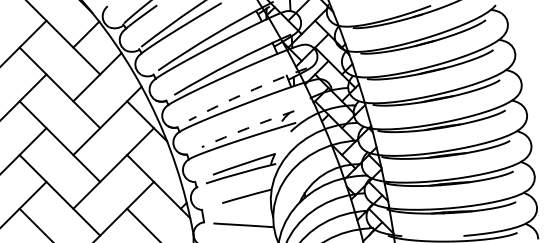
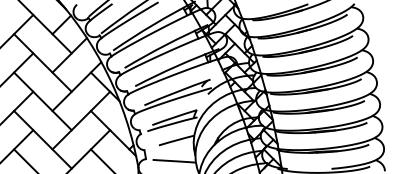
arc: (247, 92) -> (177, 66), dashed -> solid
arc: (247, 128) -> (177, 92), dashed -> solid

